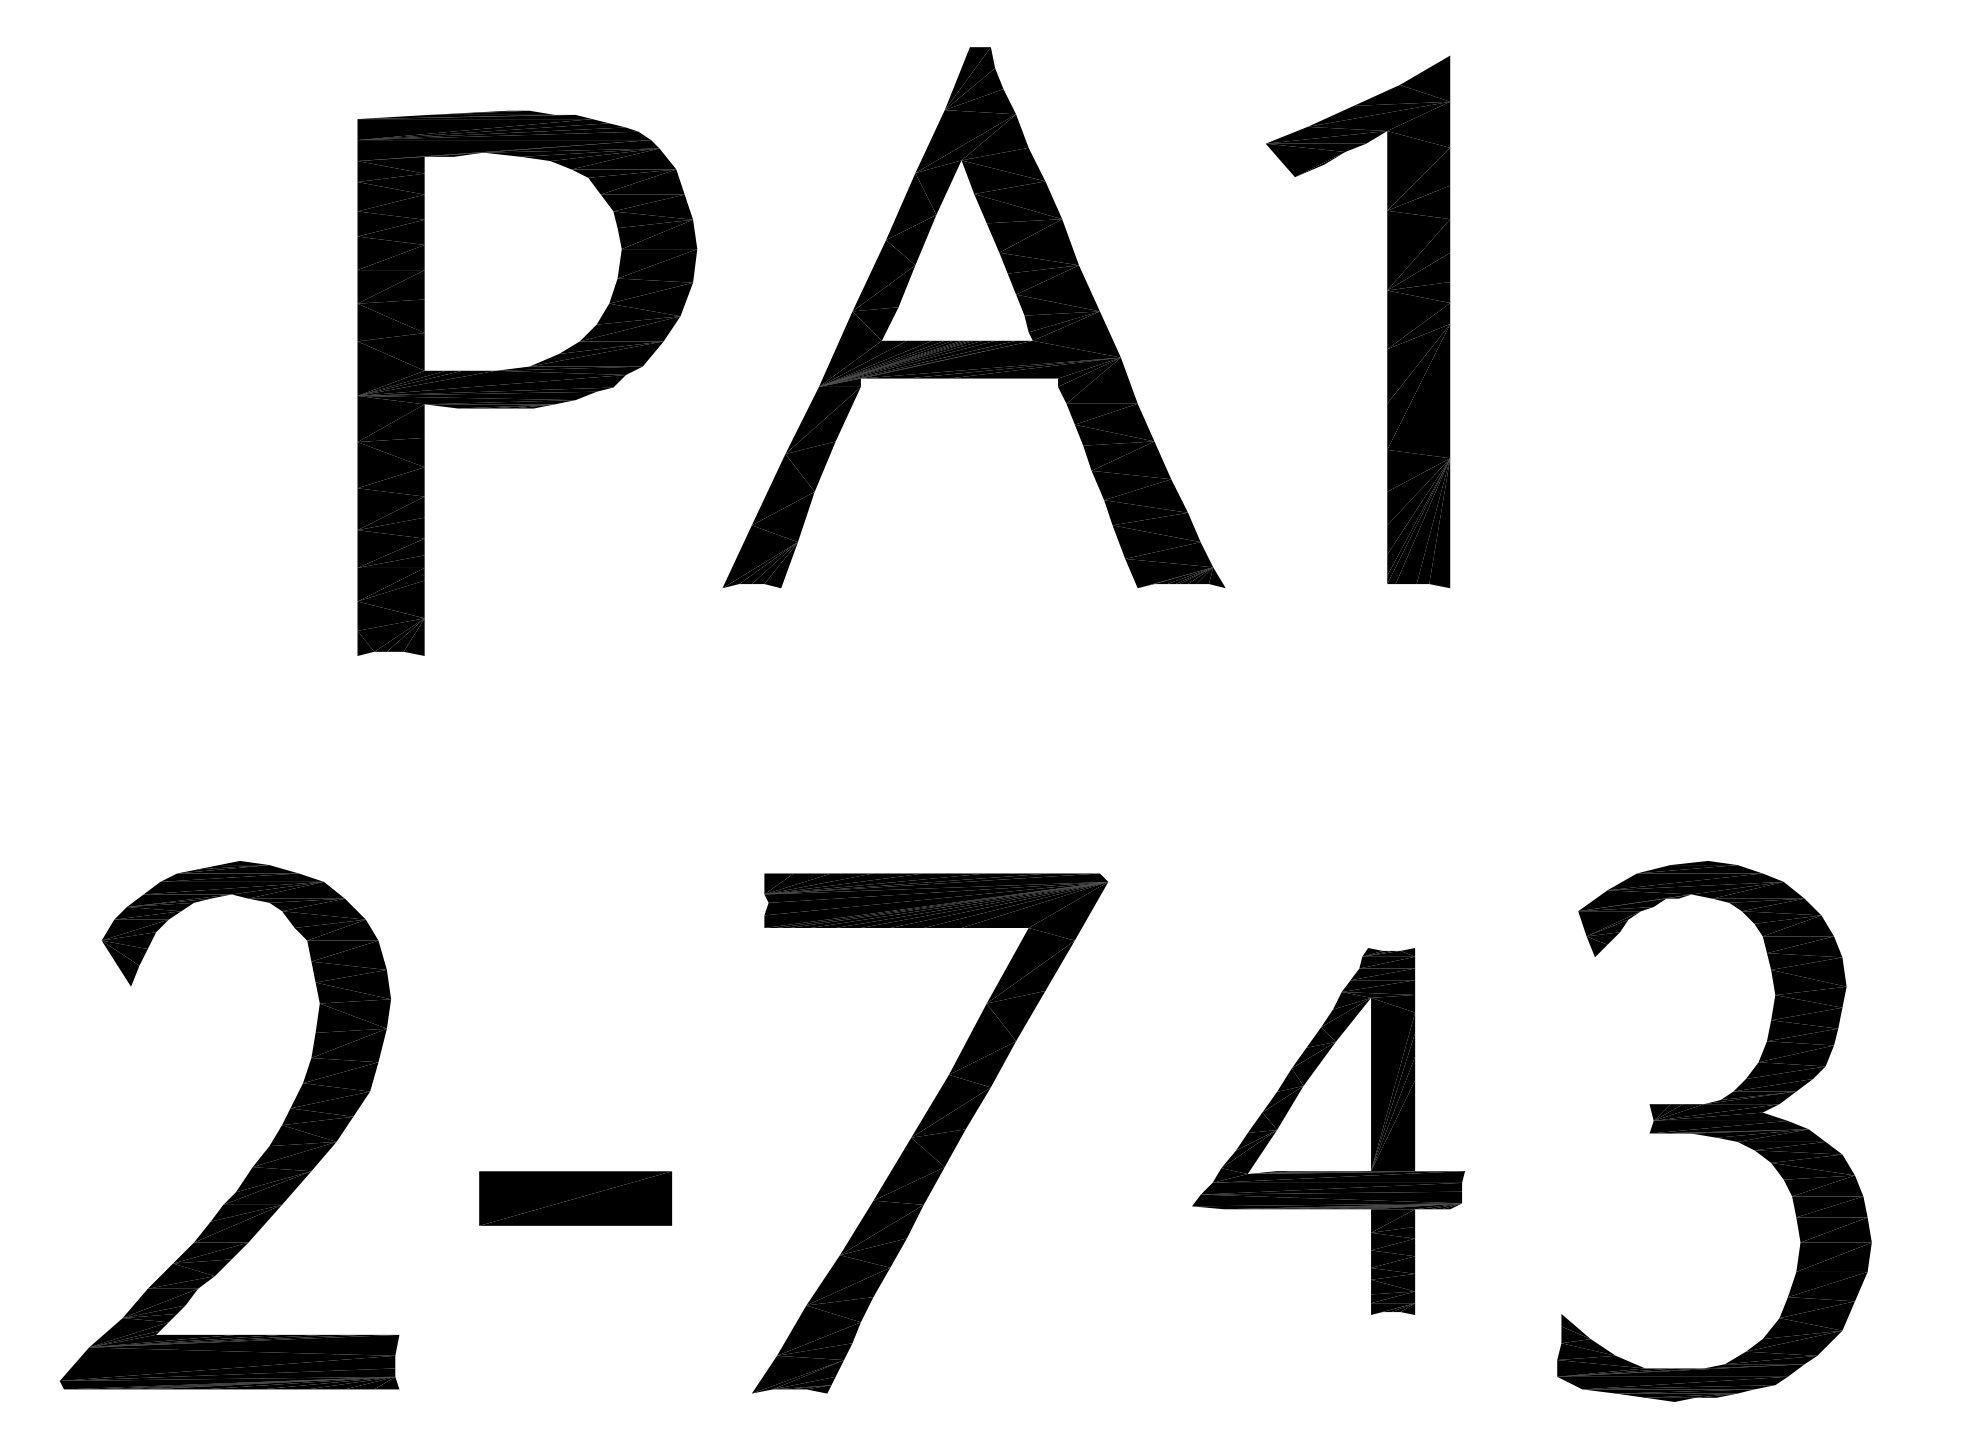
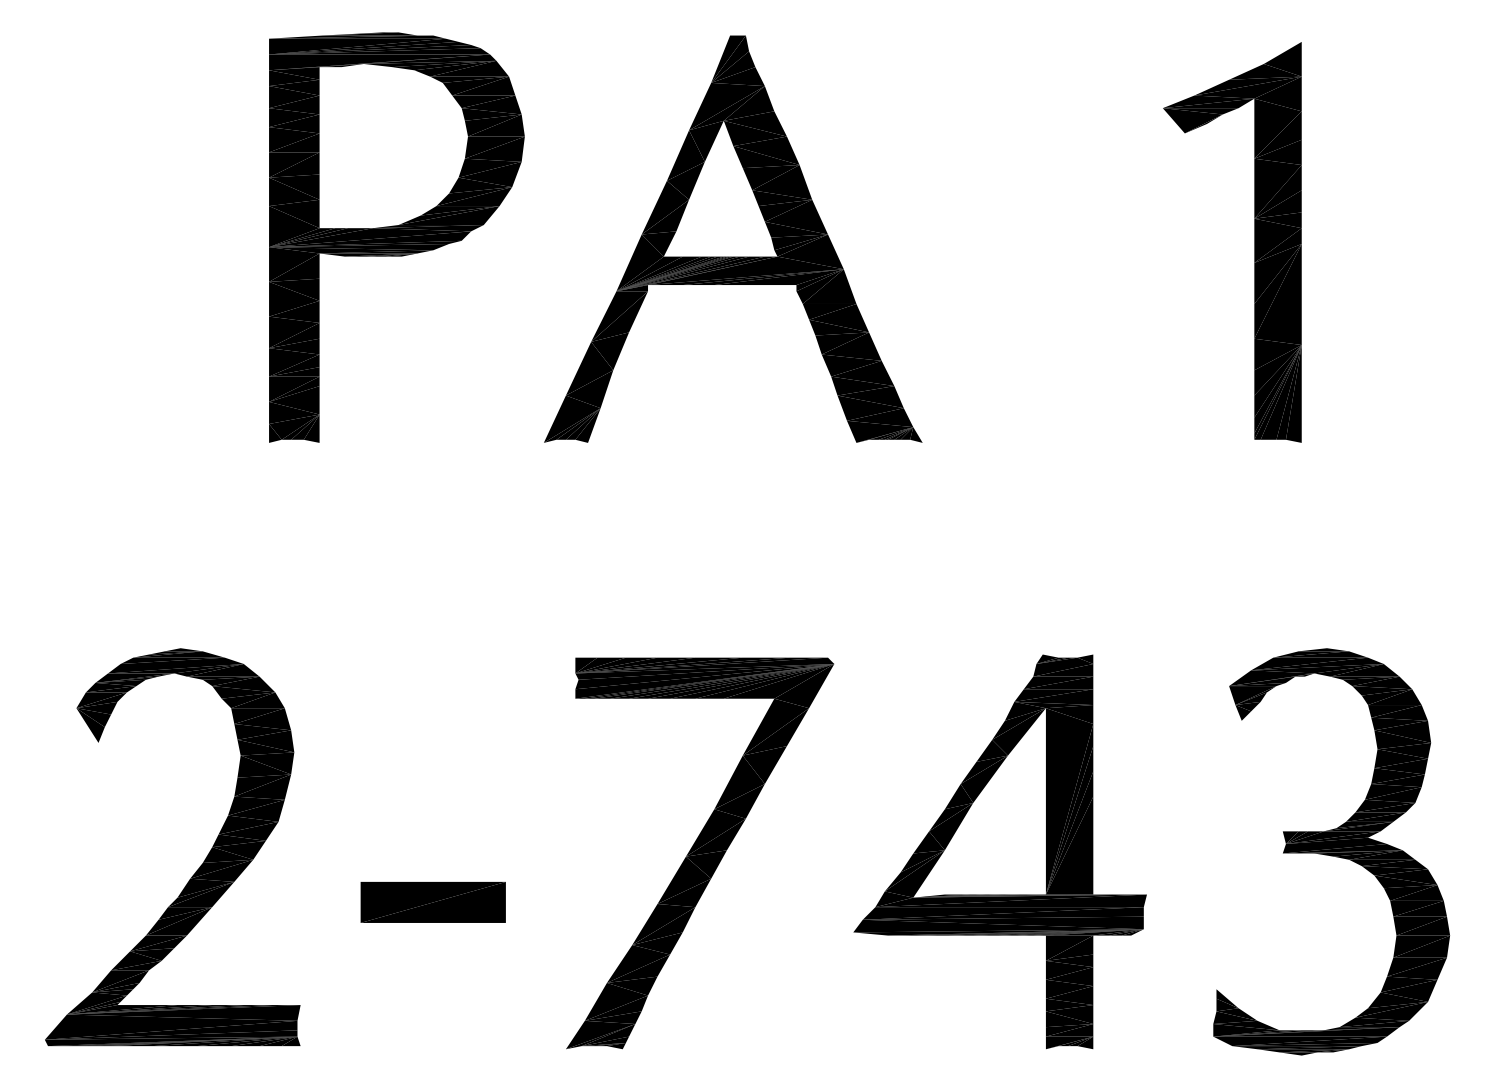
part: (1387, 322) -> (1254, 242), moved
part: (526, 383) -> (396, 237), moved
part: (1327, 1130) -> (999, 851), size x1.43
part: (1714, 1130) -> (1331, 851), moved

